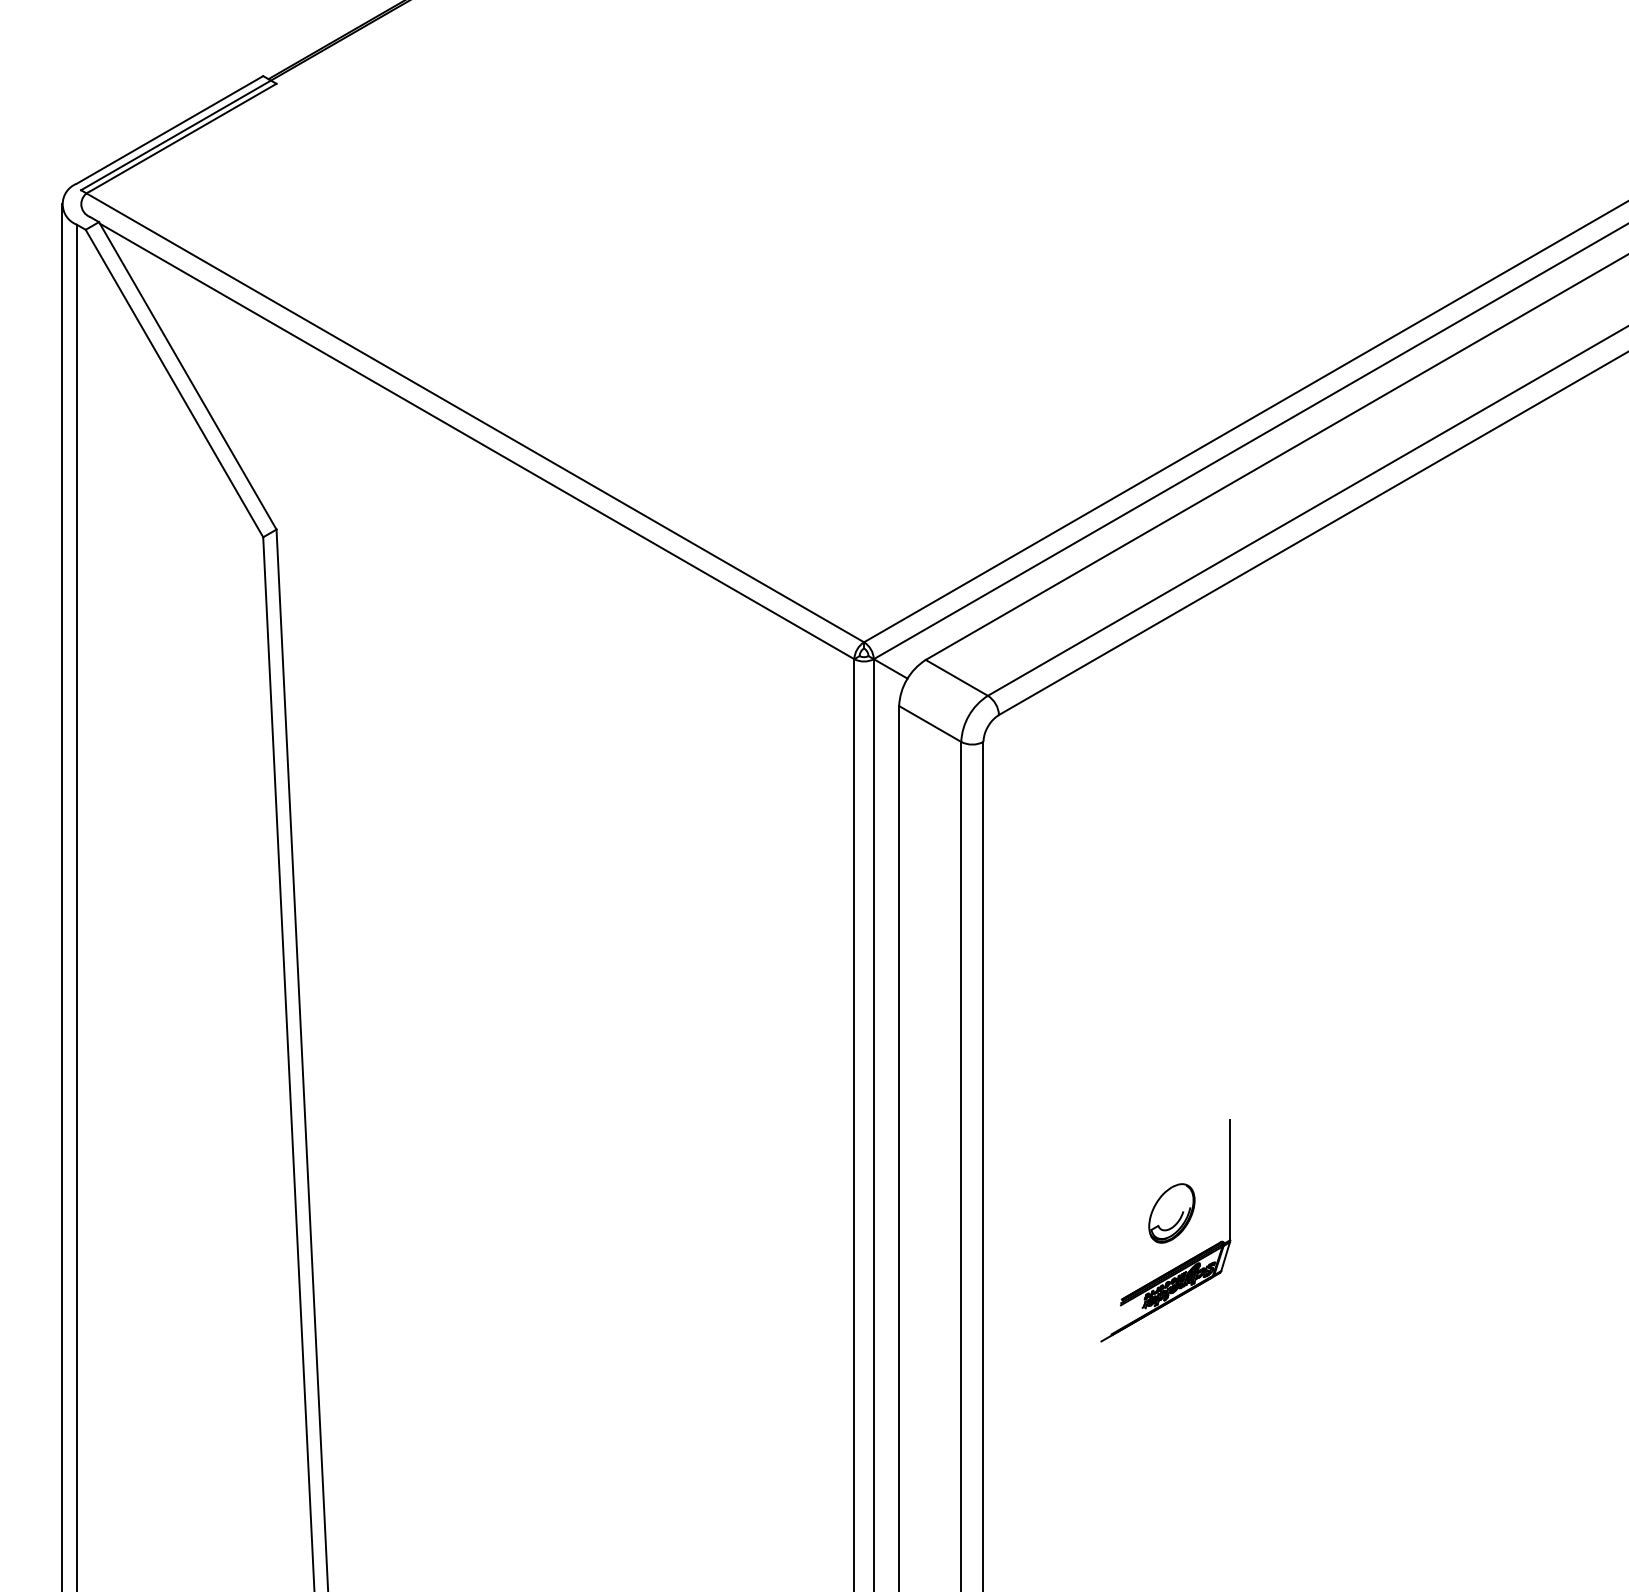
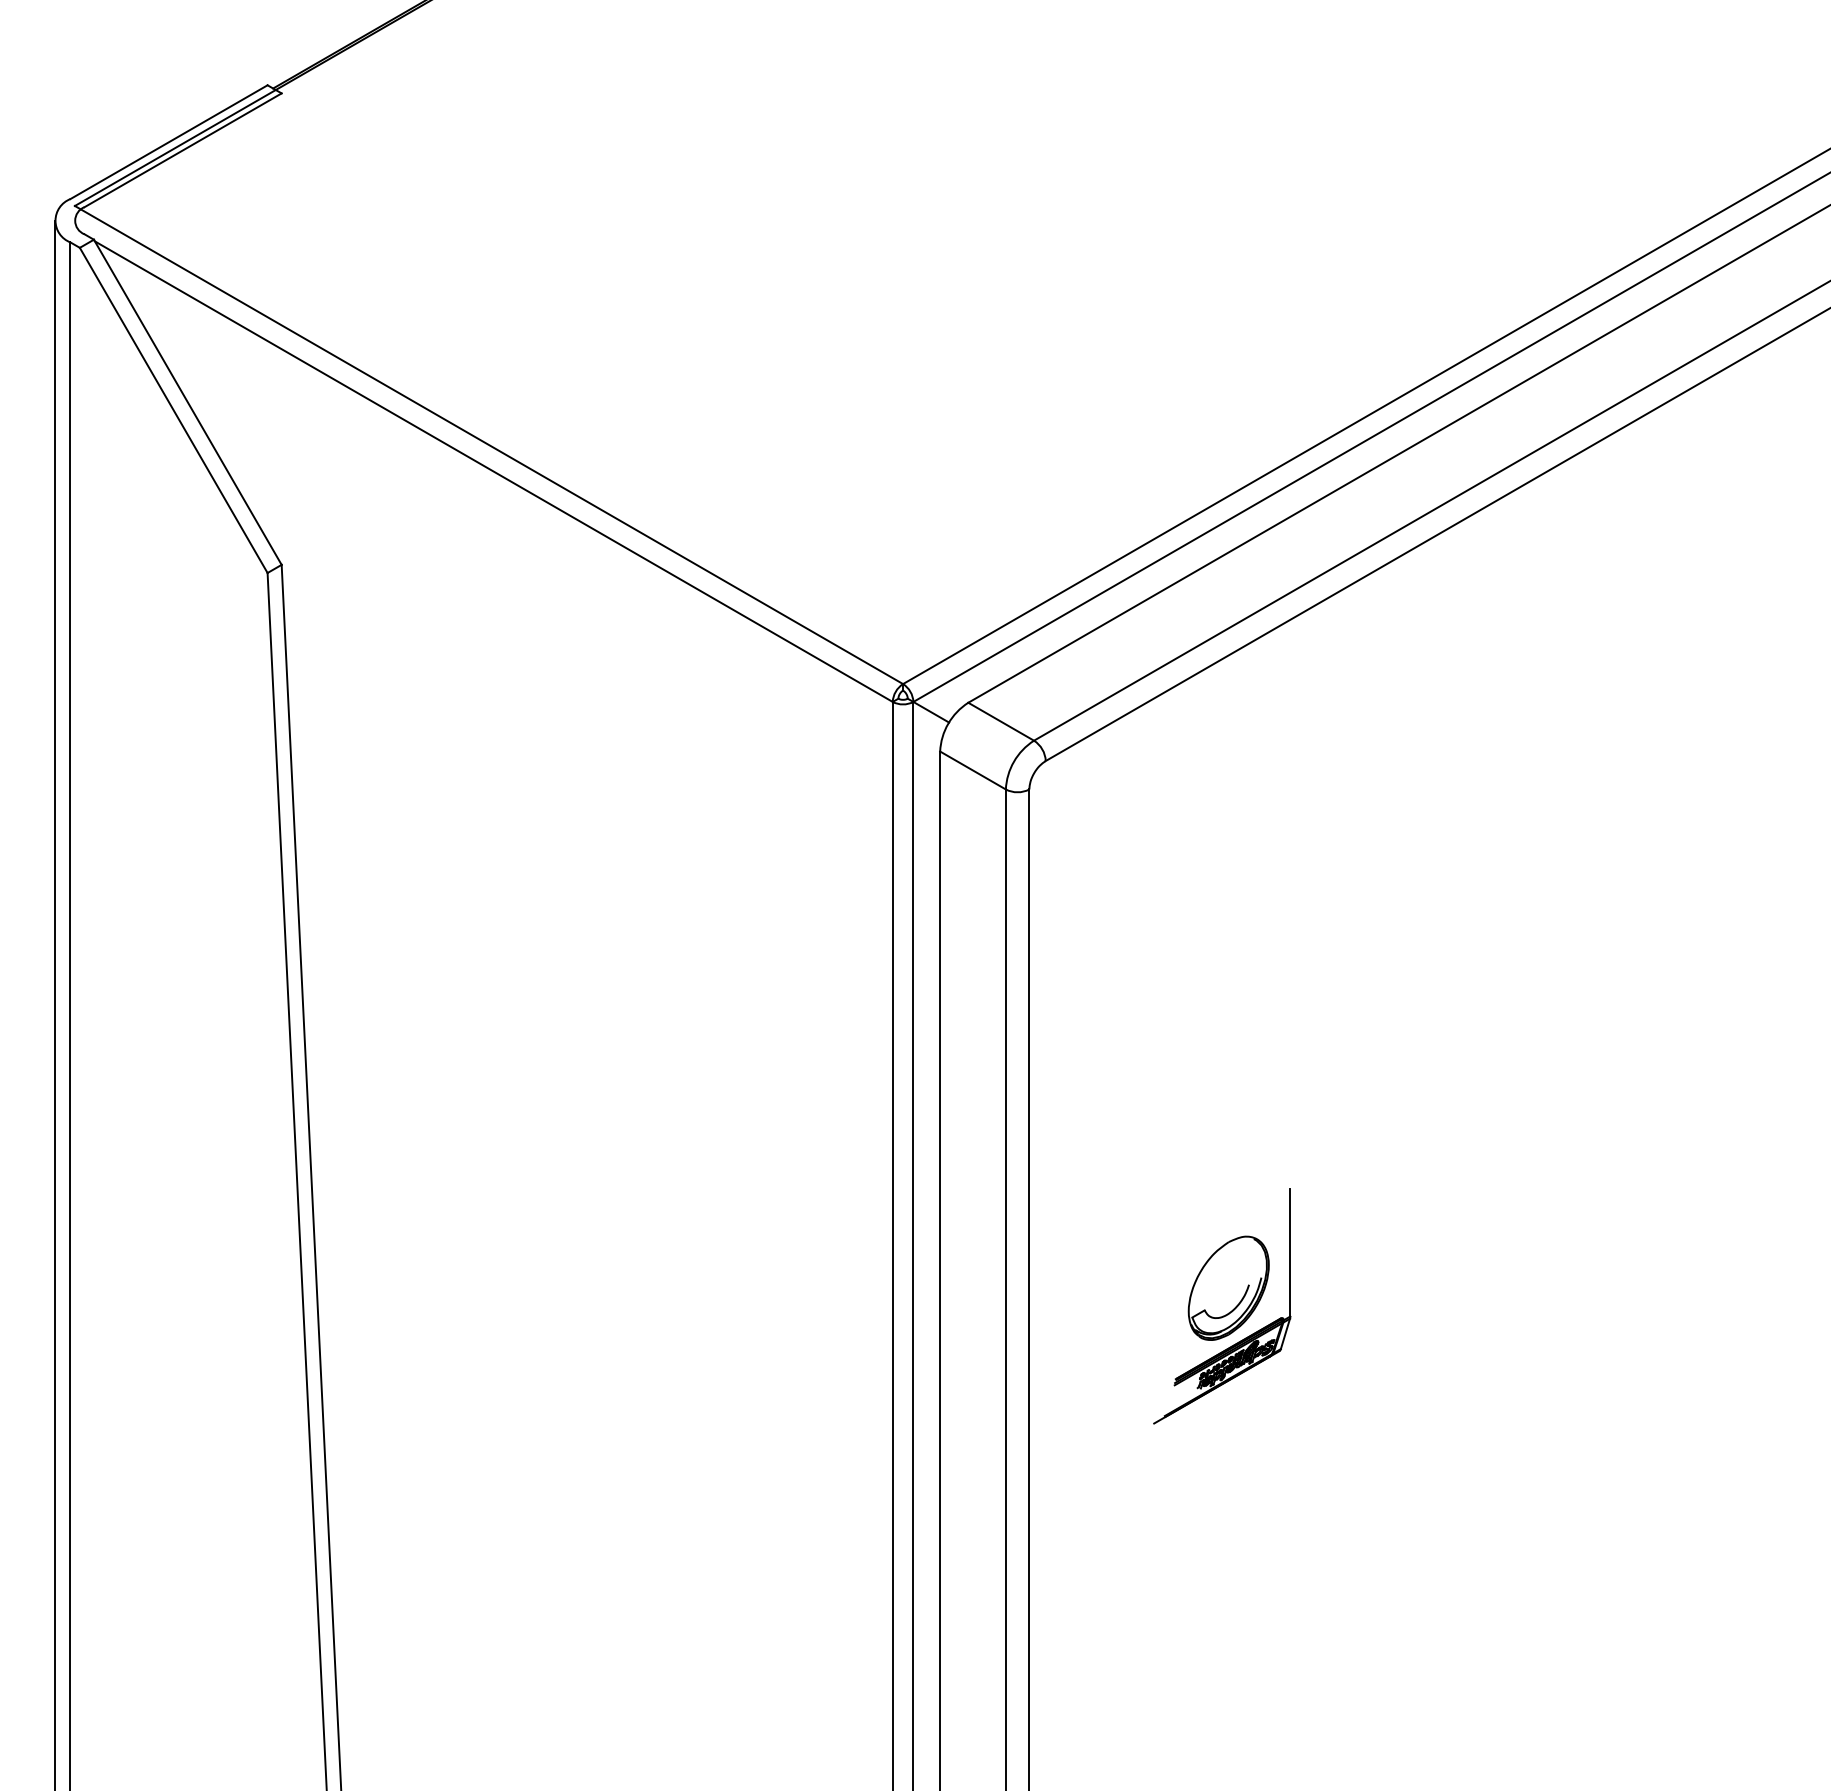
part: (1171, 1212) -> (1228, 1287), size x1.67

